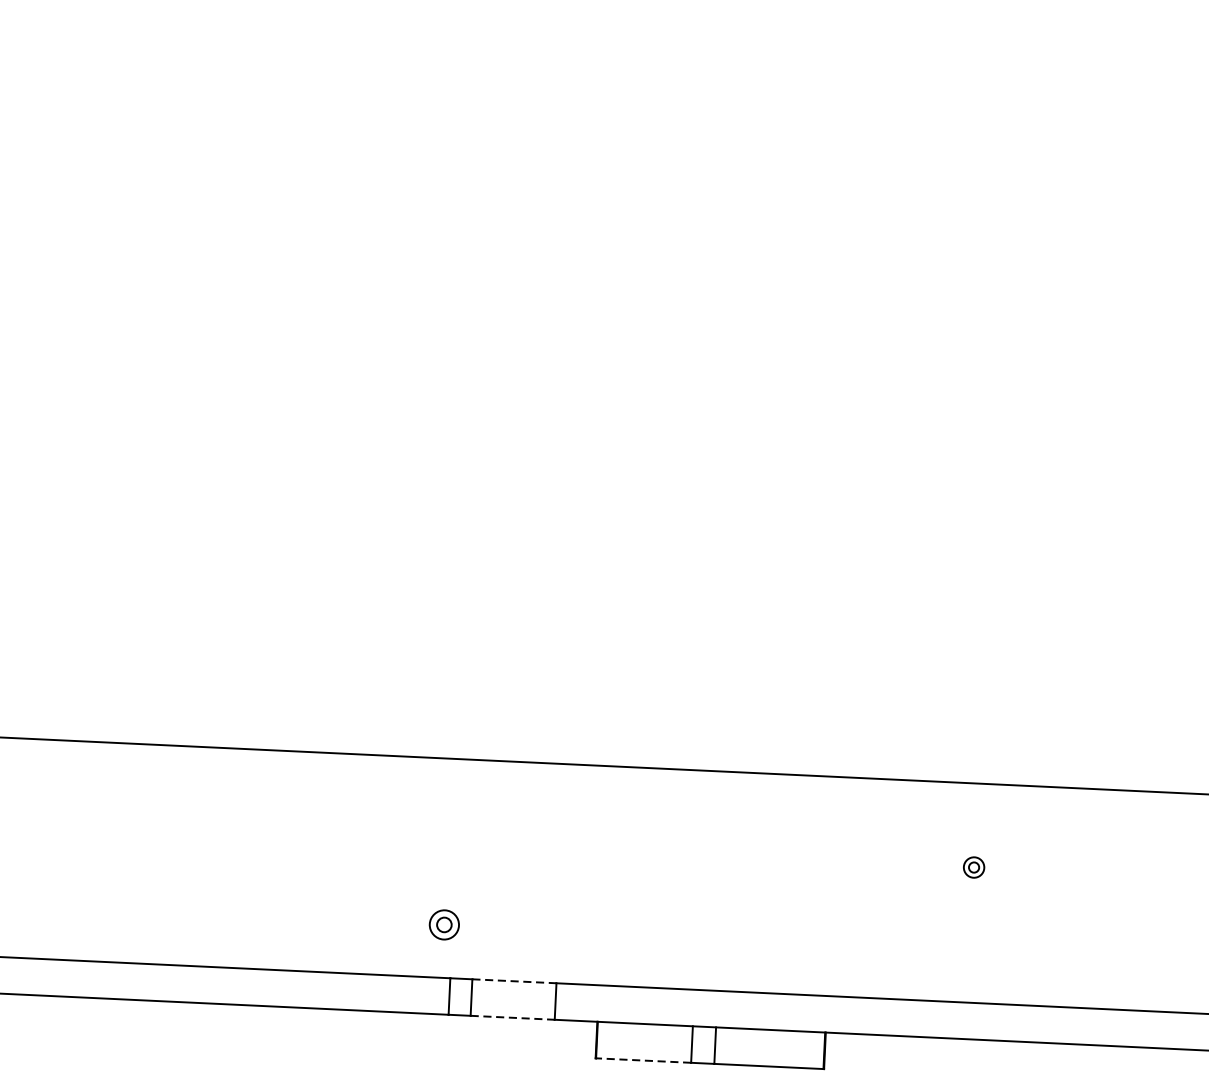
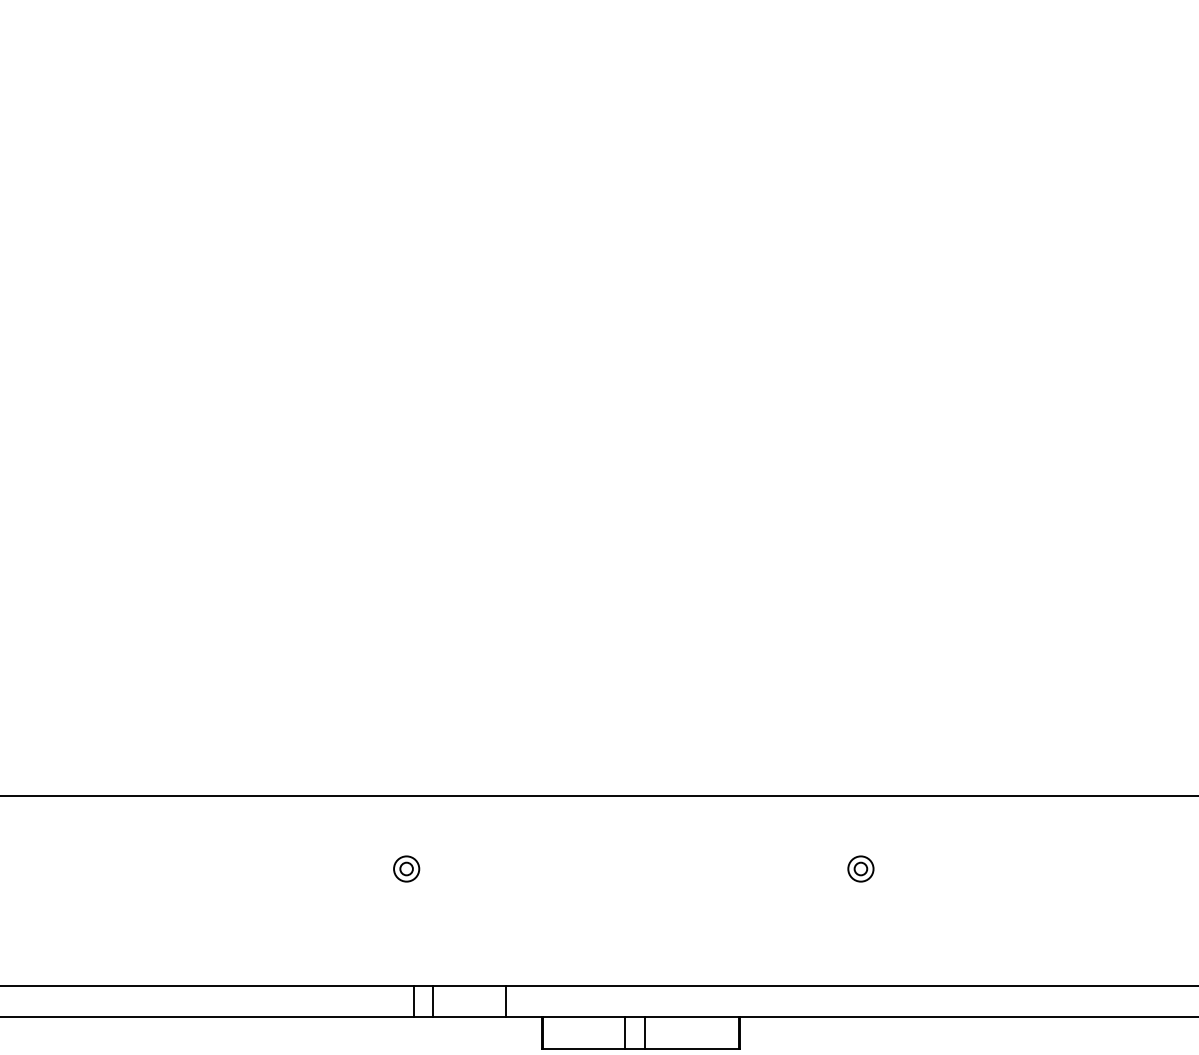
part: (973, 866) -> (860, 868), size x1.43
part: (444, 924) -> (406, 868), moved
line: (514, 981) -> (469, 985), dashed -> solid
line: (512, 1018) -> (469, 1017), dashed -> solid
line: (643, 1060) -> (583, 1048), dashed -> solid

